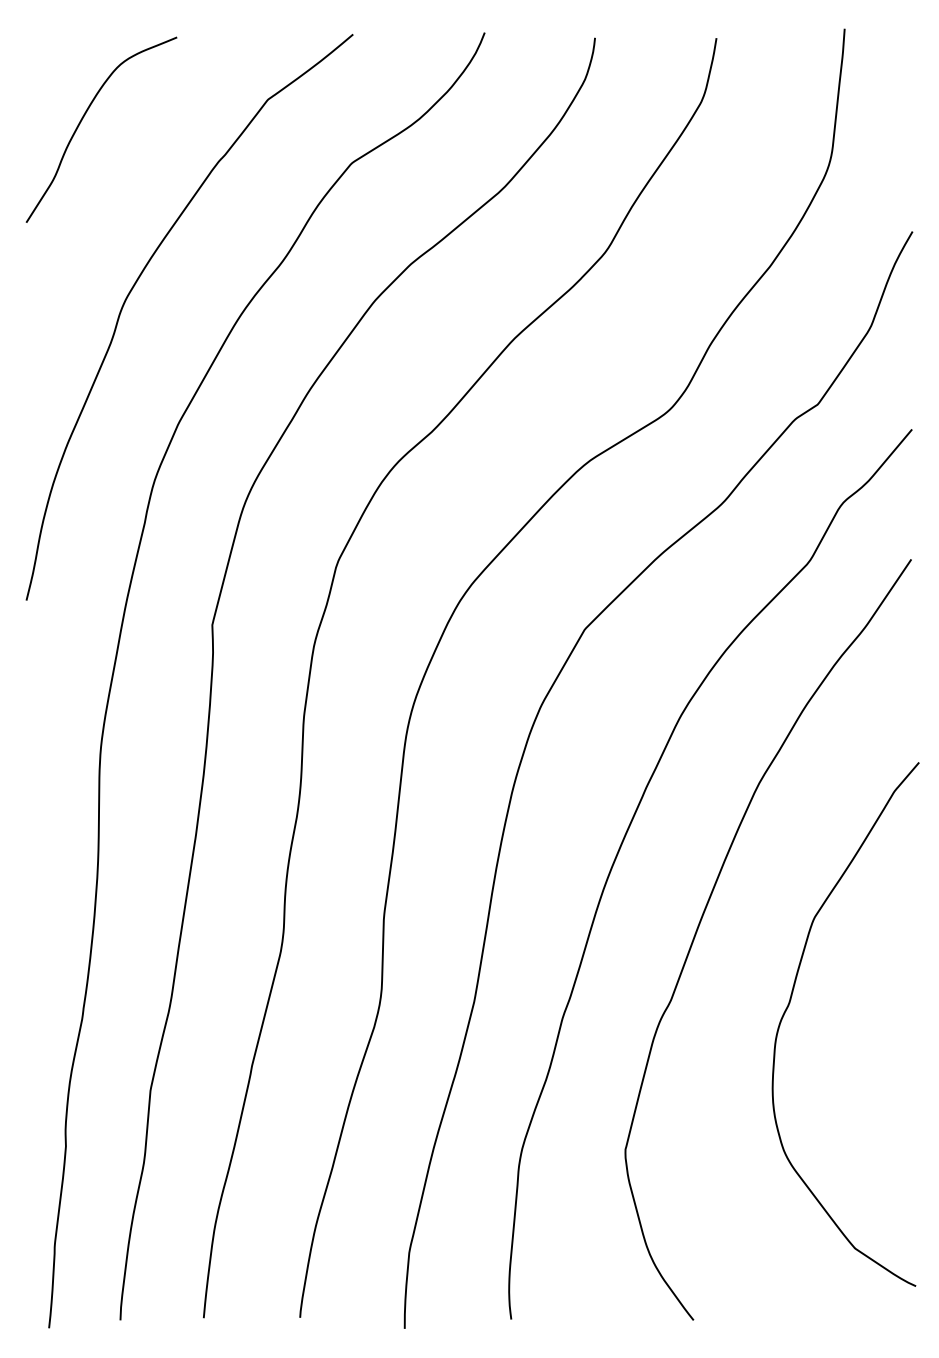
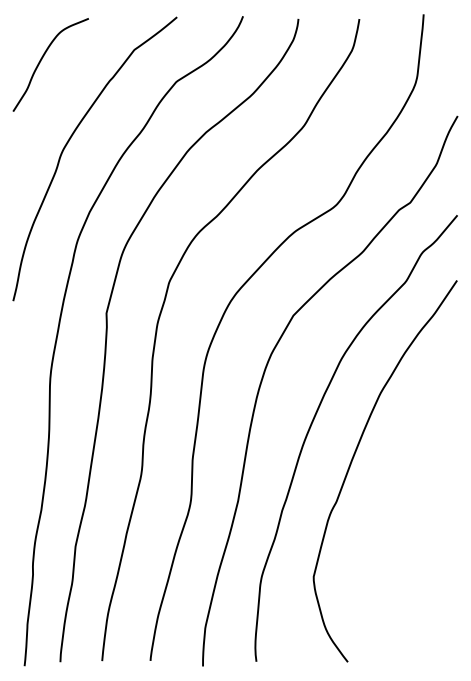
curve: (790, 1005) -> (396, 504), removed

